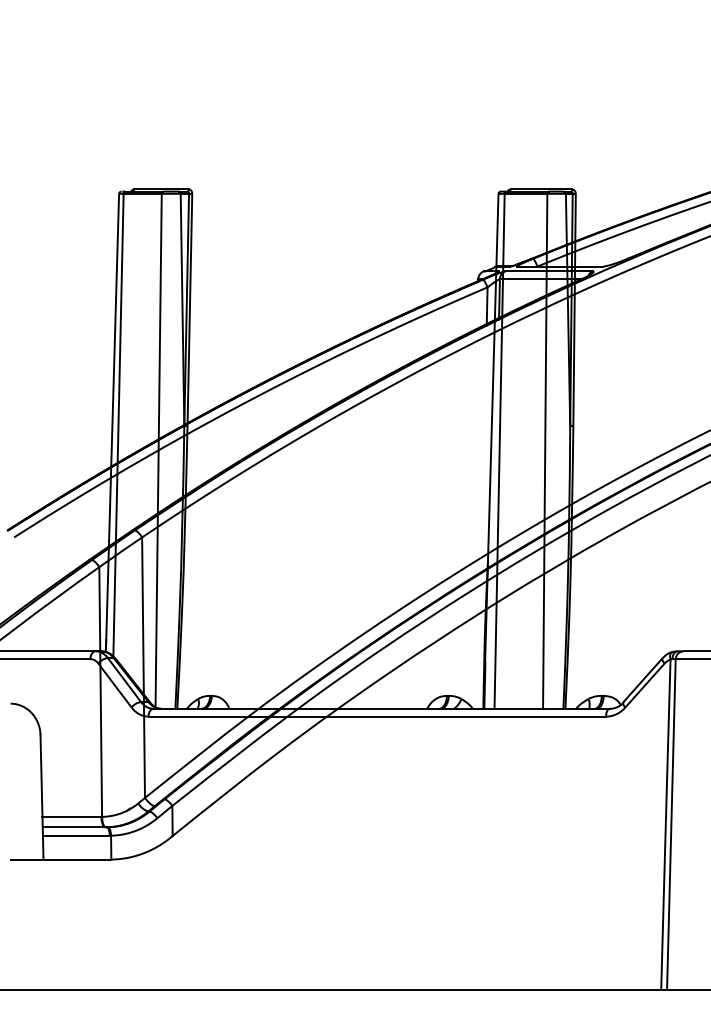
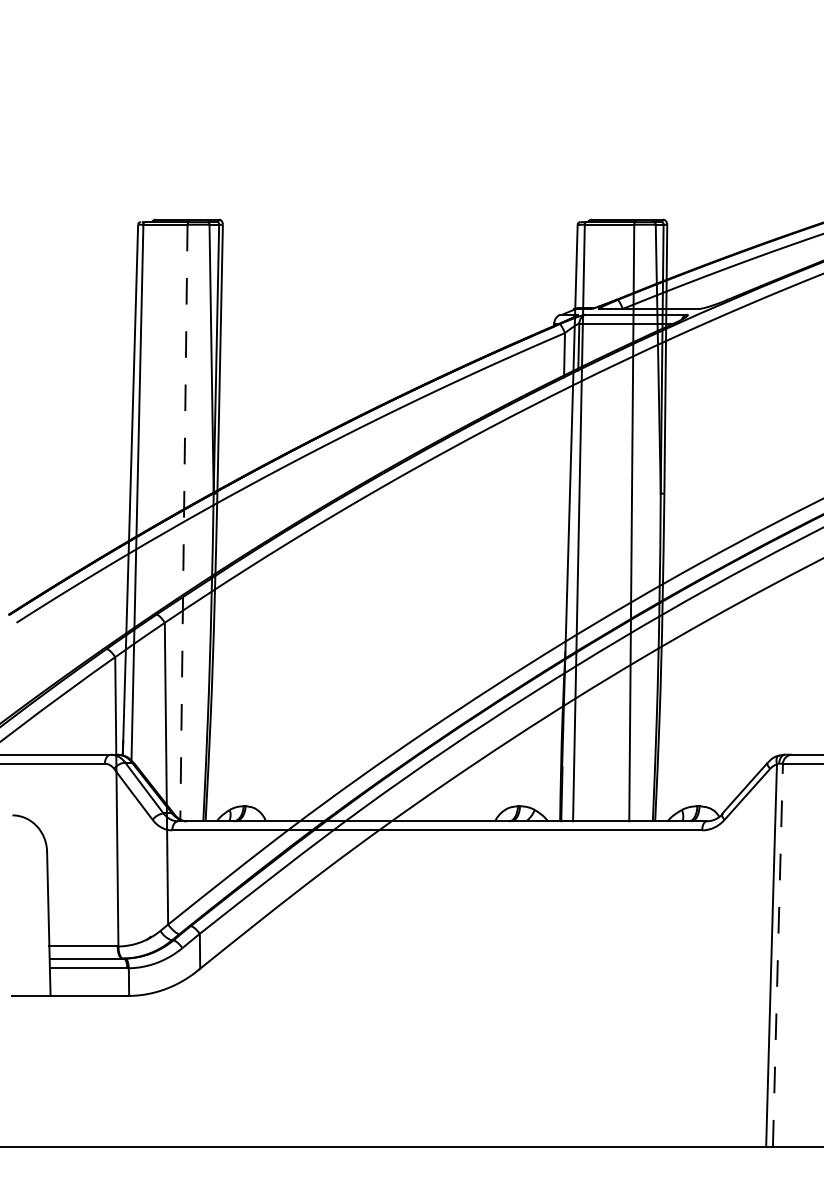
line: (158, 451) -> (183, 523), solid -> dashed
line: (670, 823) -> (777, 954), solid -> dashed

